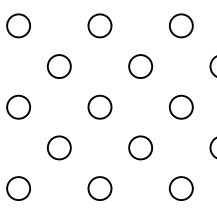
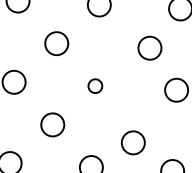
circle: (140, 66) -> (149, 48), moved
circle: (99, 106) -> (94, 85), size x0.6
circle: (140, 147) -> (133, 142), moved

